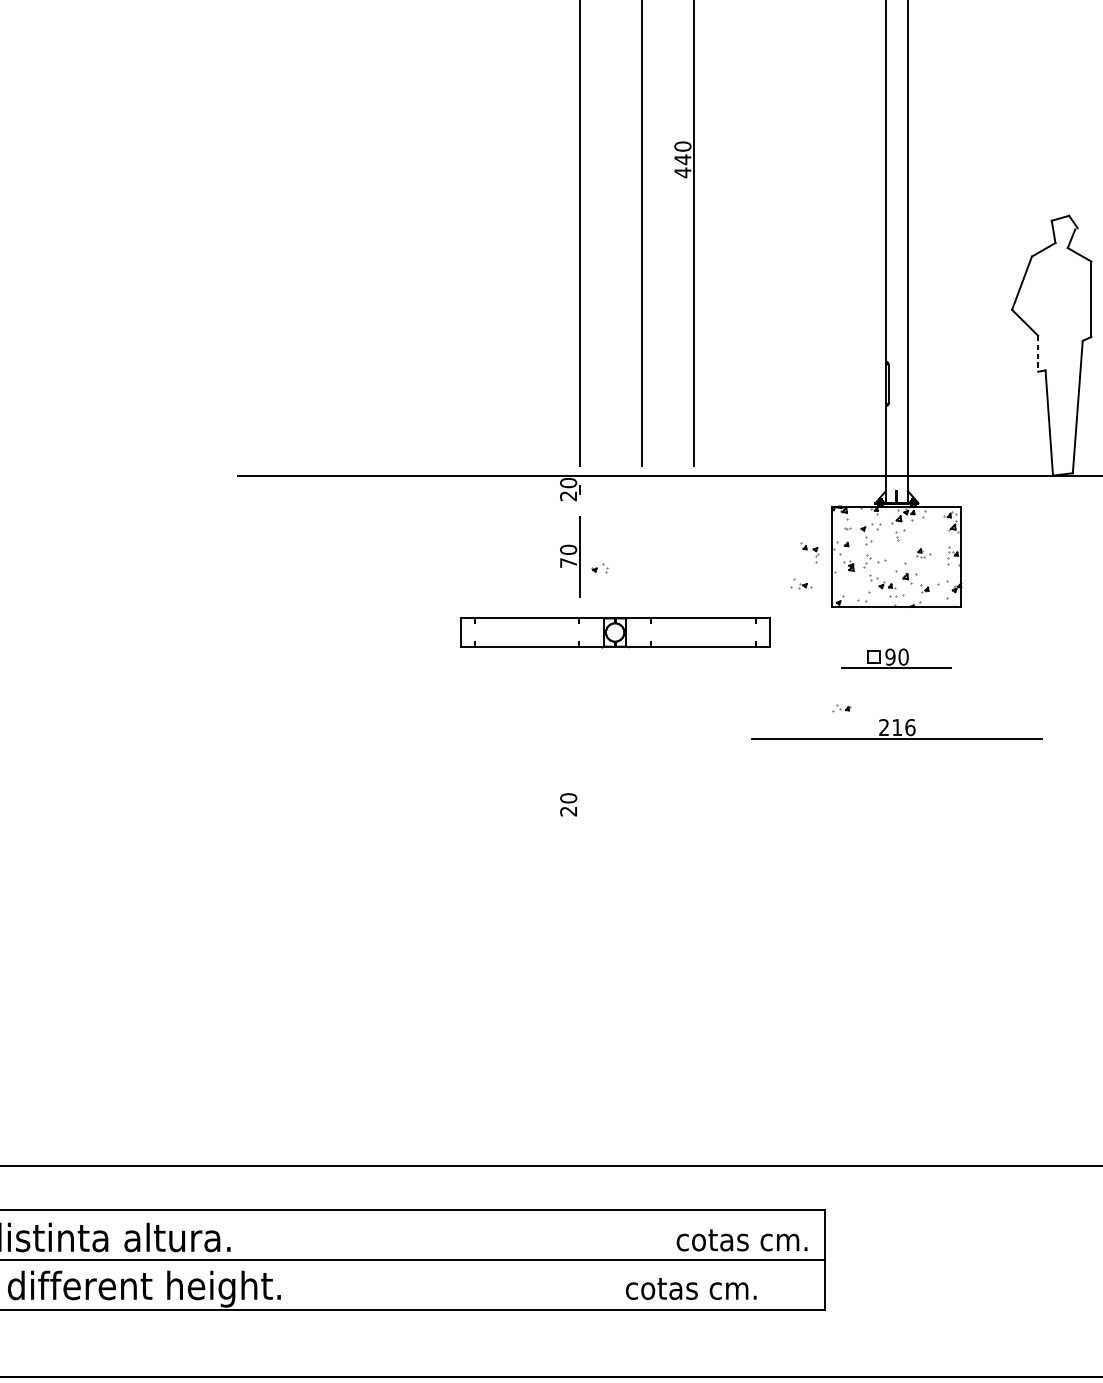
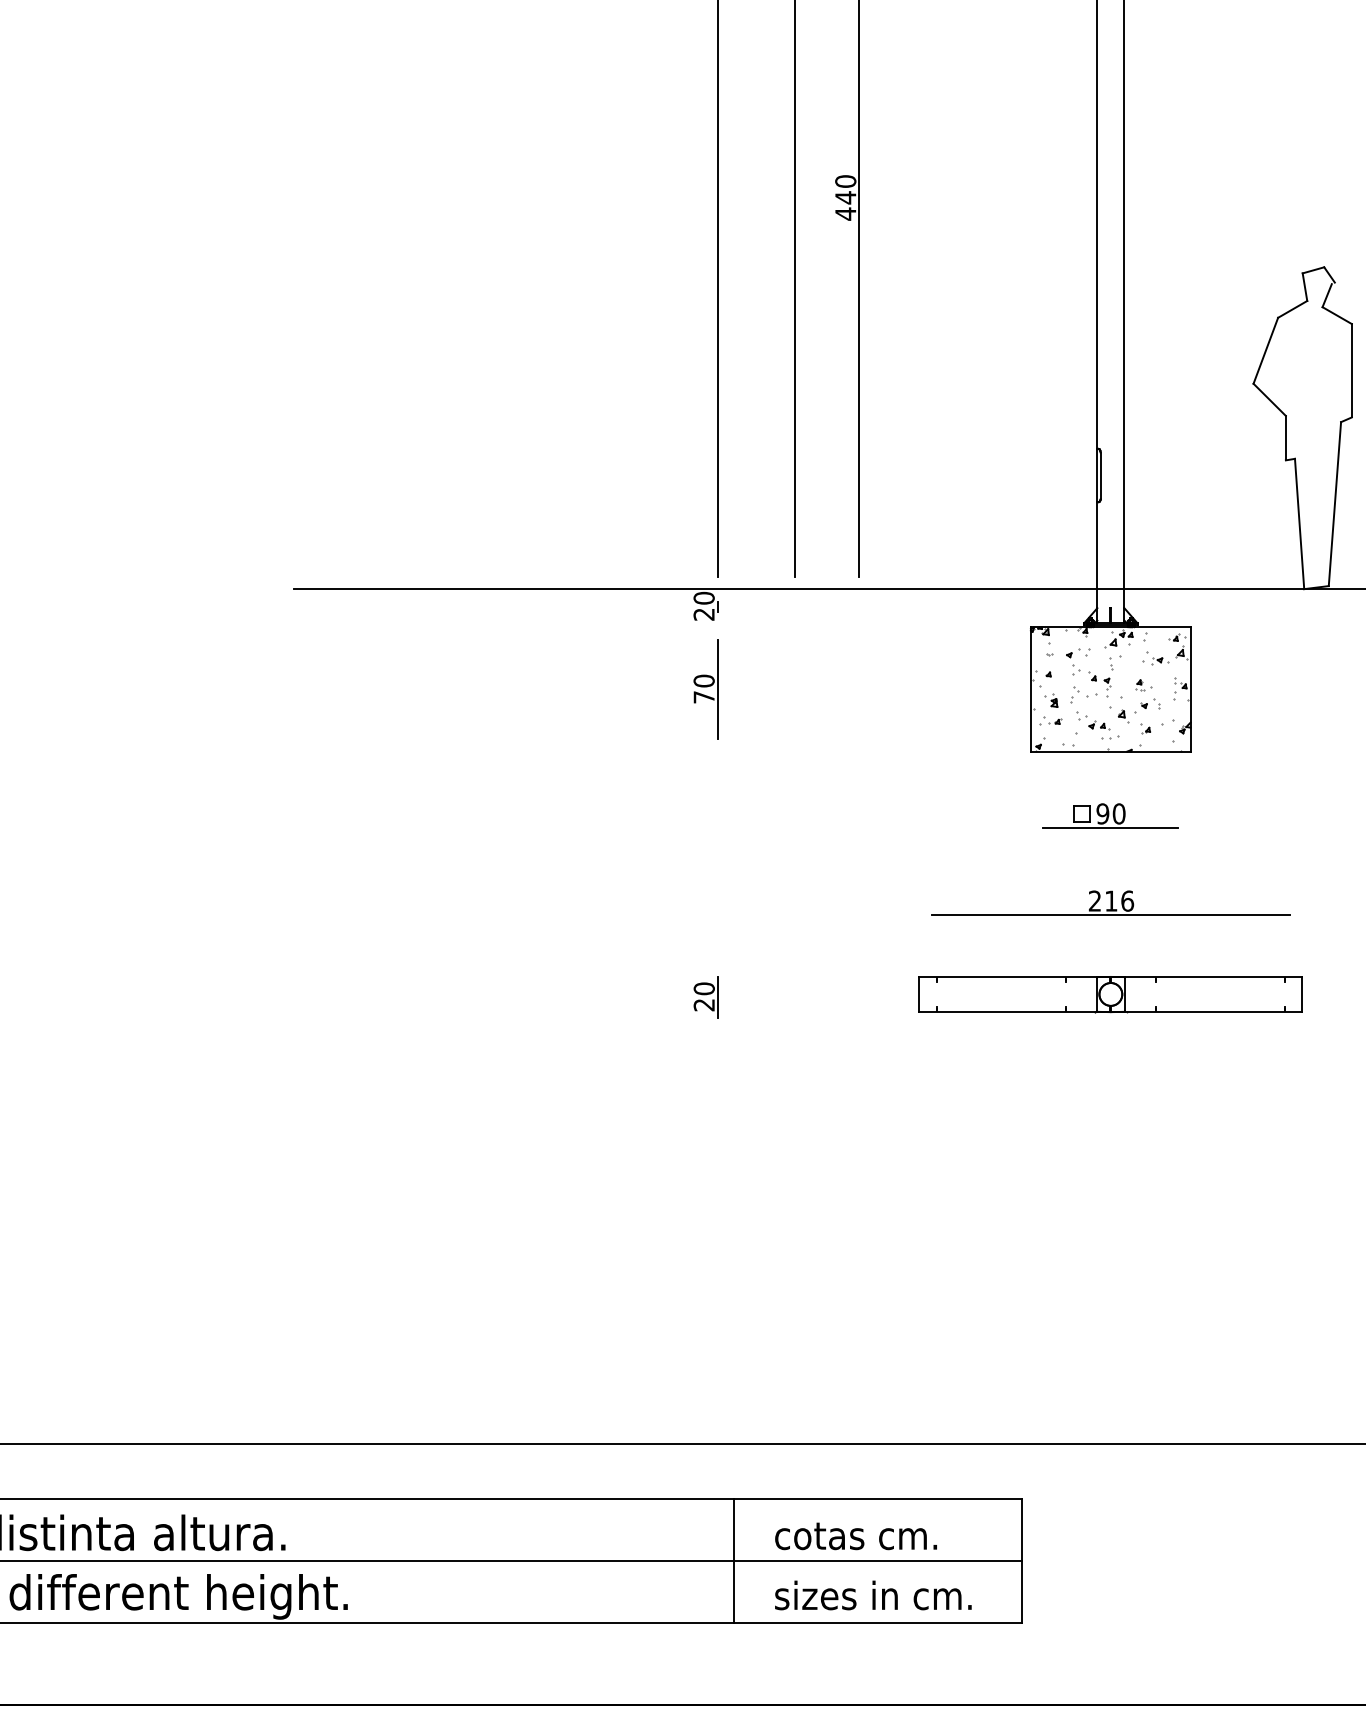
line: (1037, 354) -> (1285, 438), dashed -> solid
part: (809, 552) -> (1099, 684), moved
part: (599, 567) -> (1150, 703), moved
part: (801, 584) -> (1155, 658), moved
part: (614, 632) -> (1110, 994), moved
part: (841, 707) -> (1050, 720), moved
line: (579, 805) -> (717, 997), added
text: (741, 1240) -> (855, 1536), moved
line: (593, 1260) -> (734, 1561), added
text: (705, 1288) -> (873, 1595), cotas cm. -> sizes in cm.

